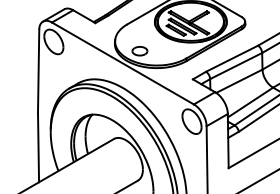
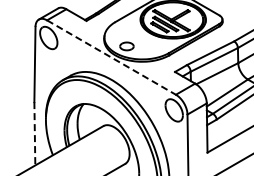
line: (122, 63) -> (111, 57), solid -> dashed
line: (38, 147) -> (34, 133), solid -> dashed

